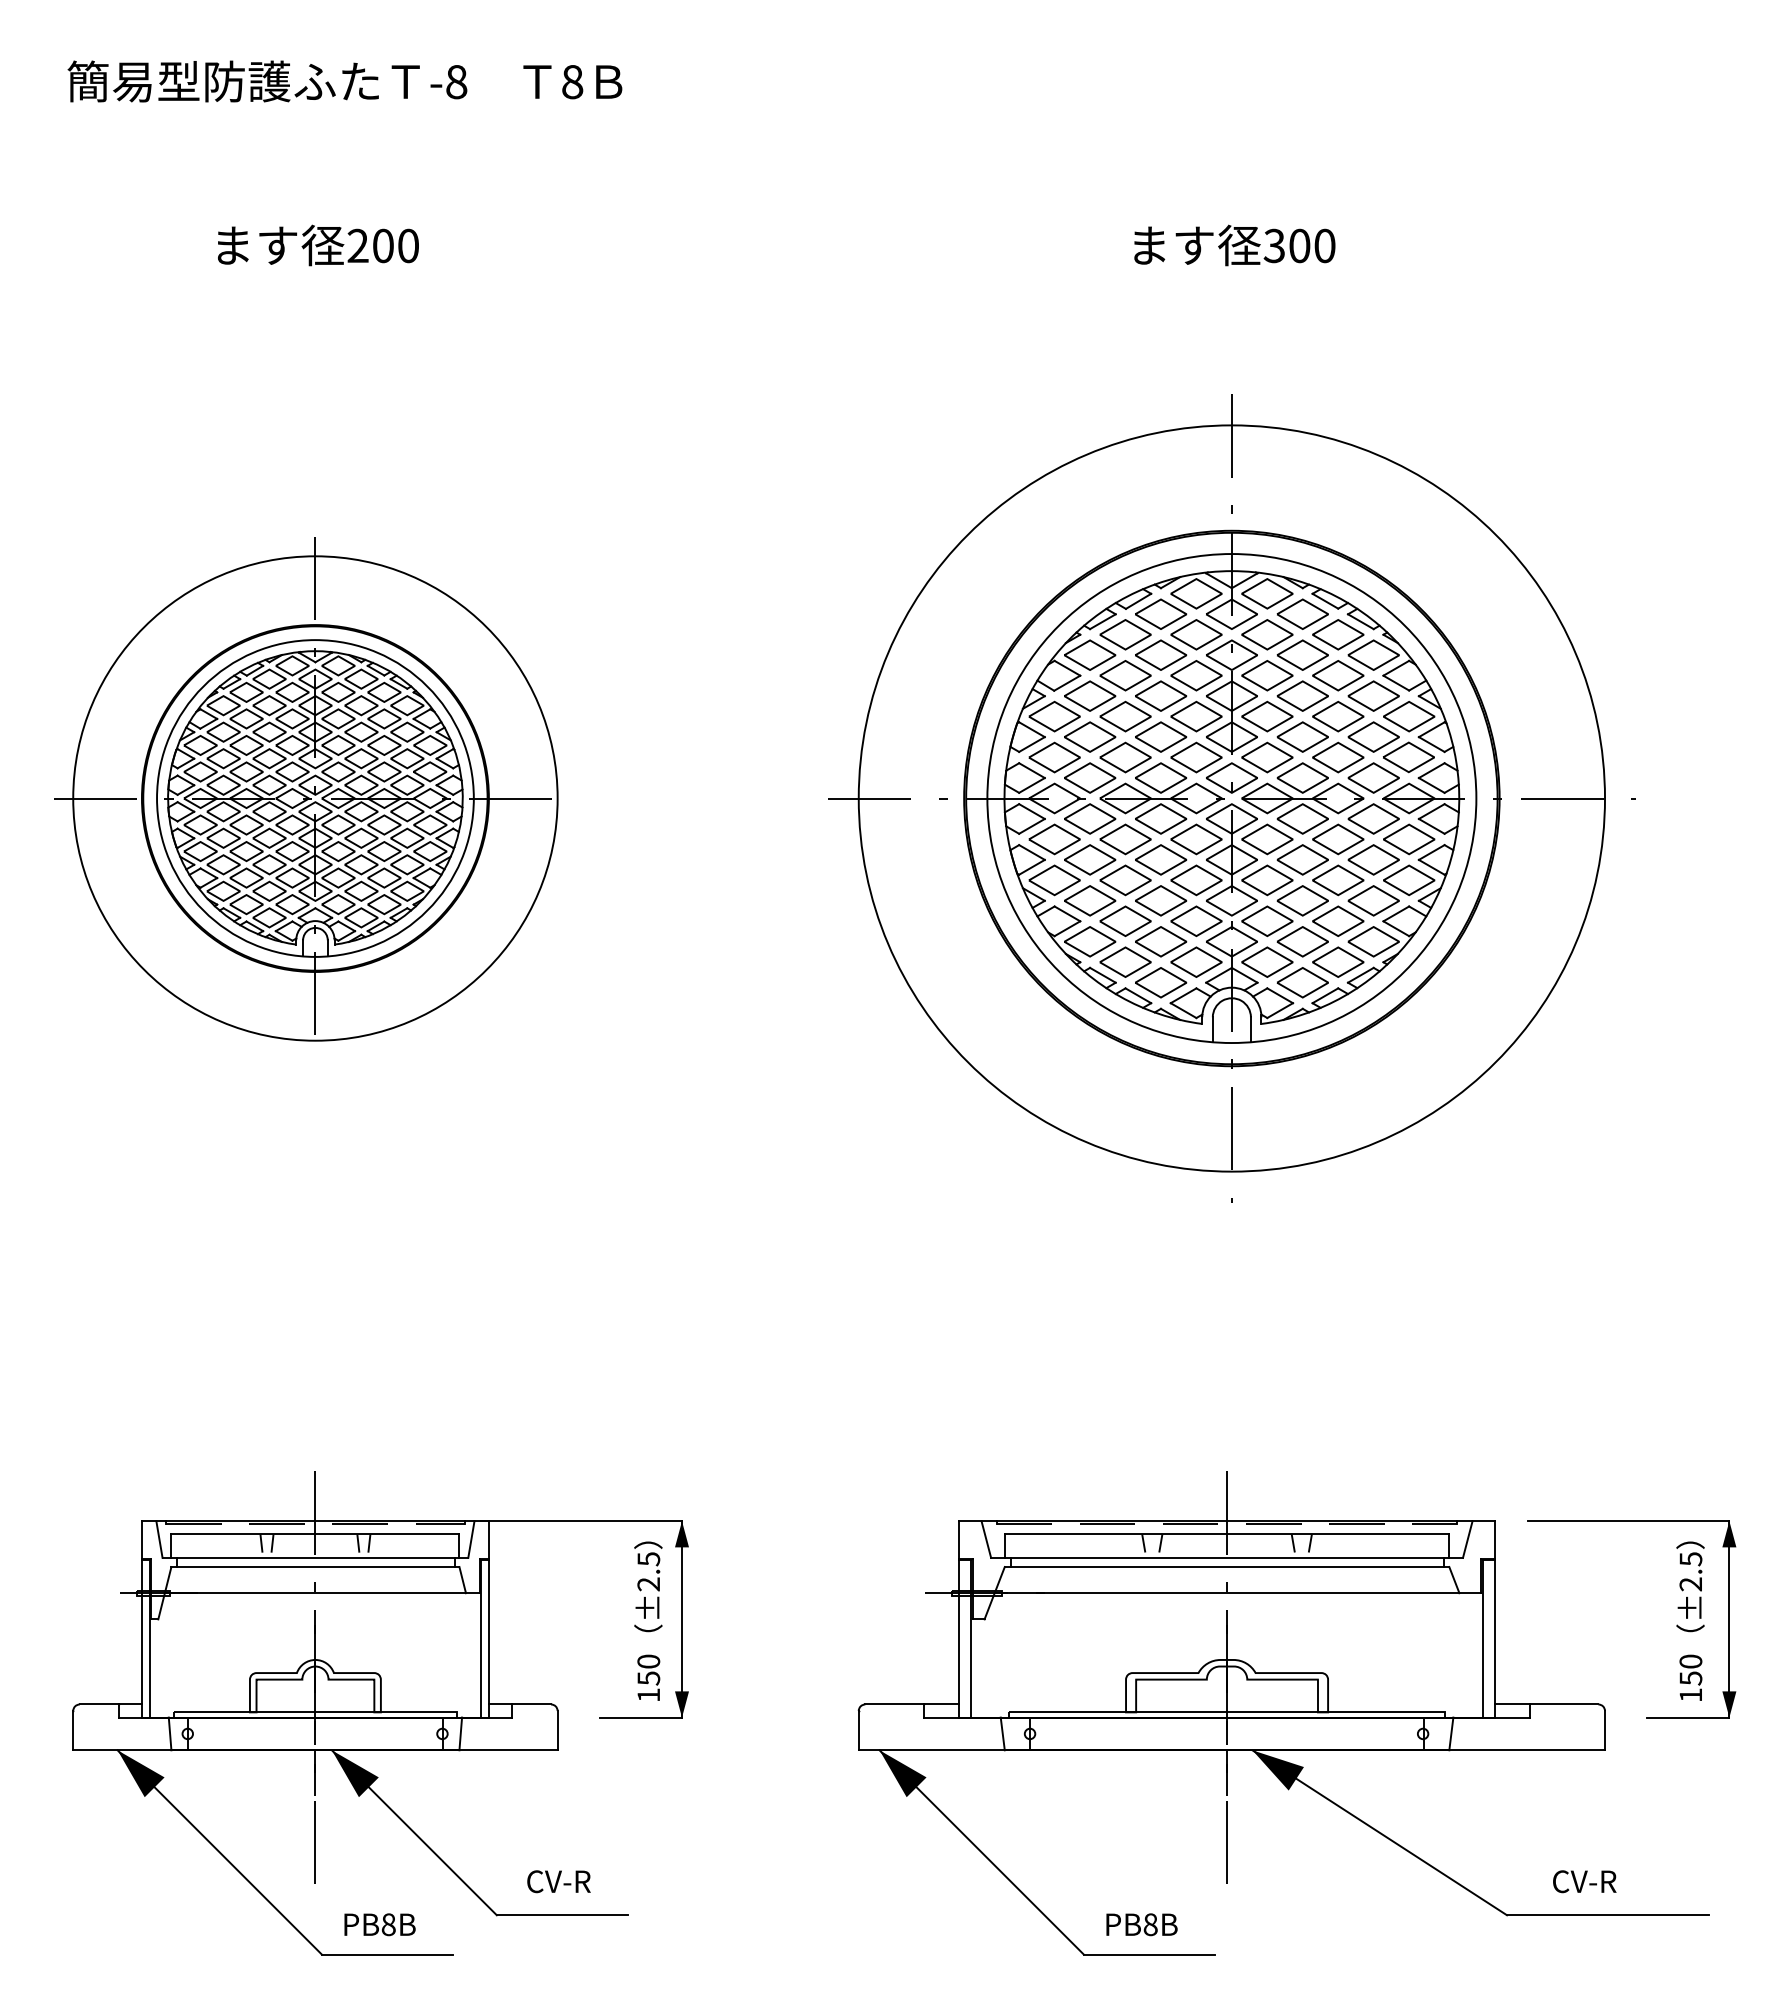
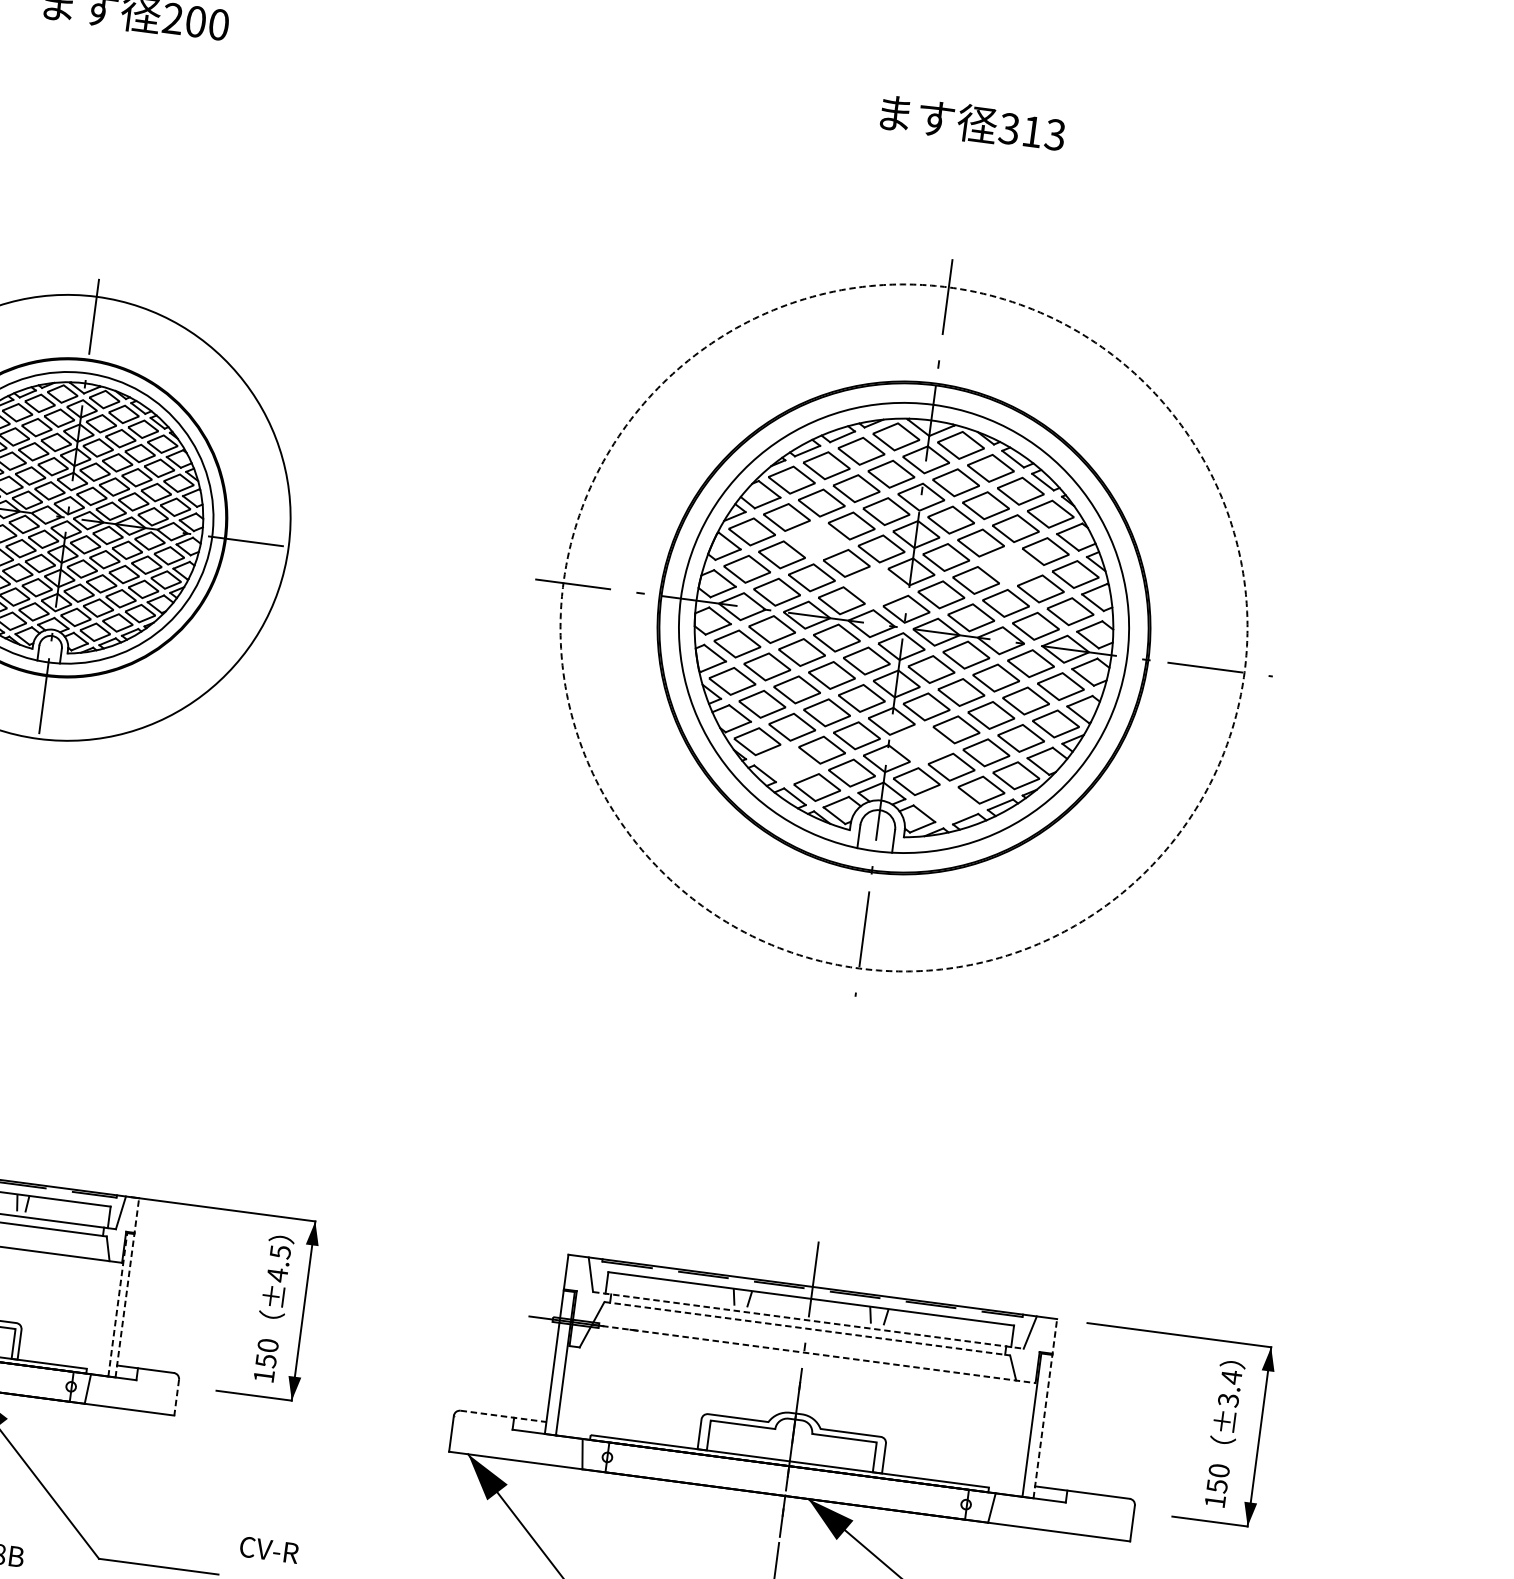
text: (1312, 245) -> (1044, 132), 300 -> 313
part: (1125, 716) -> (816, 540), removed
part: (1338, 716) -> (1011, 565), removed
part: (1196, 757) -> (876, 586), removed
circle: (1231, 798) -> (903, 627), solid -> dashed
part: (1267, 920) -> (921, 743), removed
part: (1125, 961) -> (787, 763), removed
part: (1302, 982) -> (946, 804), removed
line: (1227, 1557) -> (808, 1320), solid -> dashed
line: (1227, 1567) -> (807, 1329), solid -> dashed
text: (1690, 1571) -> (1229, 1388), ±2.5 -> ±3.4
text: (648, 1584) -> (277, 1275), ±2.5 -> ±4.5
line: (1237, 1593) -> (813, 1354), solid -> dashed
line: (488, 1618) -> (127, 1286), solid -> dashed
line: (1494, 1618) -> (1045, 1407), solid -> dashed
line: (481, 1639) -> (118, 1305), solid -> dashed
line: (912, 1704) -> (503, 1416), solid -> dashed
line: (557, 1730) -> (176, 1397), solid -> dashed
text: (558, 1881) -> (268, 1549), moved

